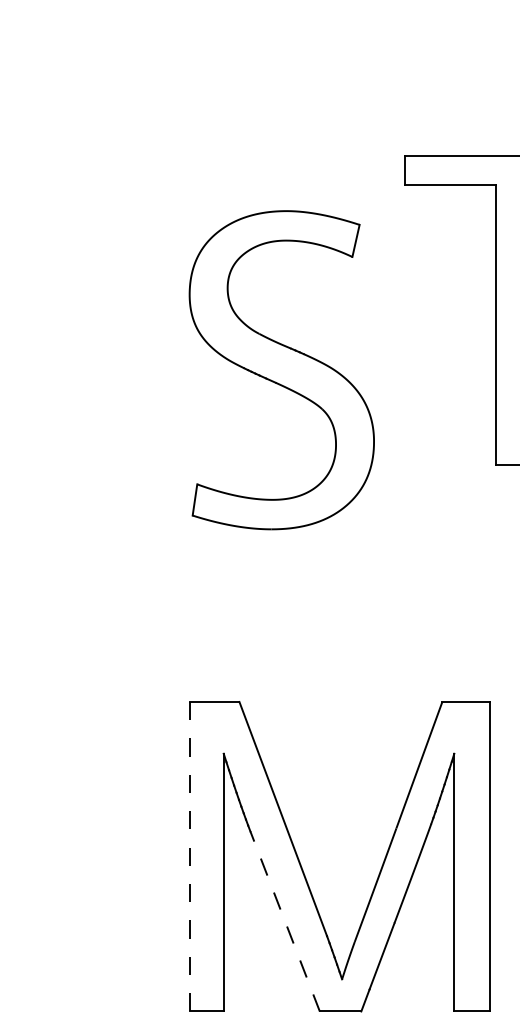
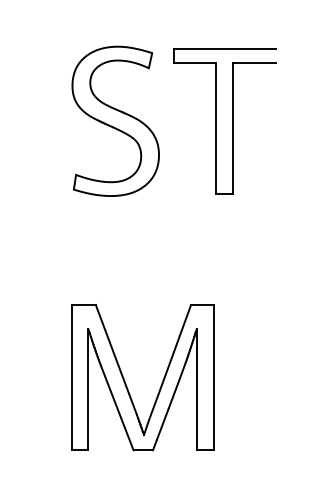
part: (281, 368) -> (115, 120), moved
line: (189, 856) -> (72, 377), dashed -> solid
line: (285, 920) -> (117, 407), dashed -> solid

